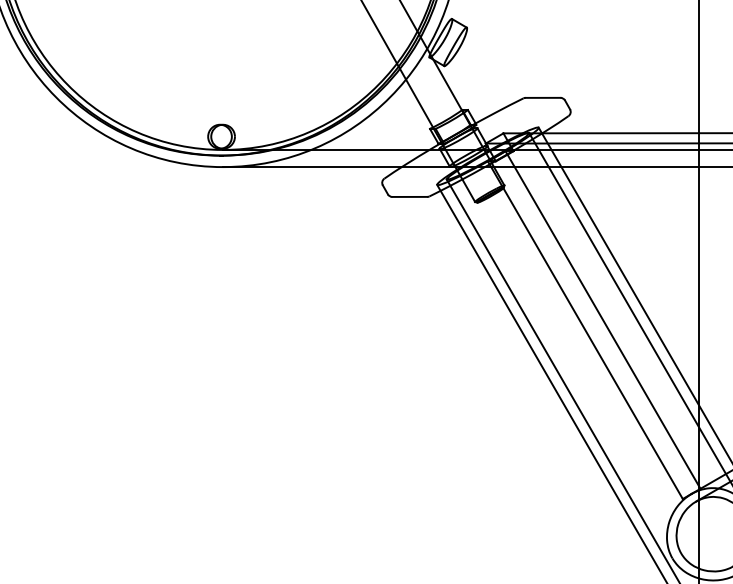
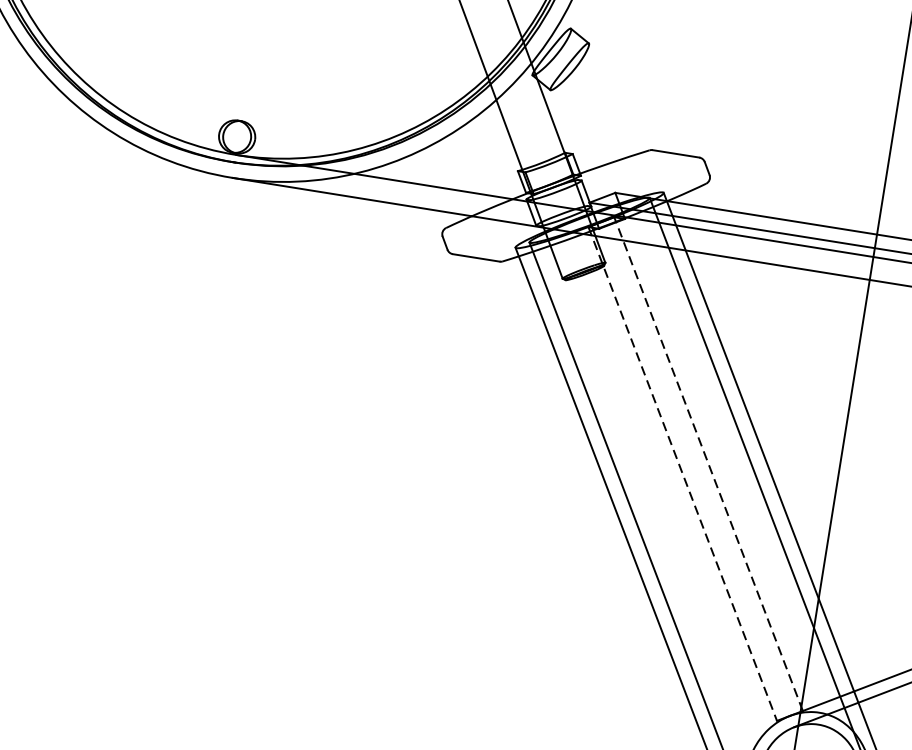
line: (603, 320) -> (709, 464), solid -> dashed
line: (585, 330) -> (682, 474), solid -> dashed

